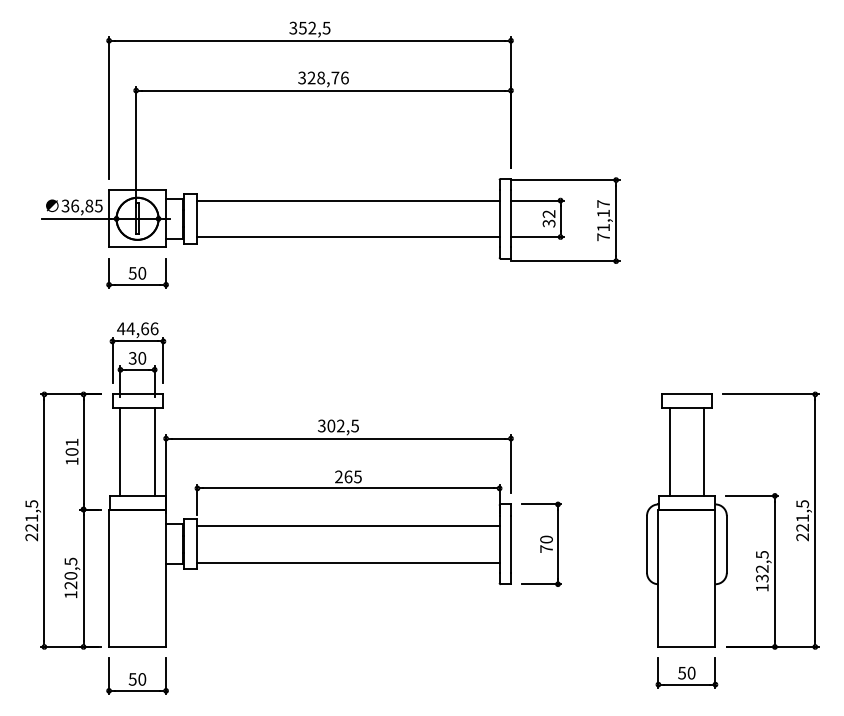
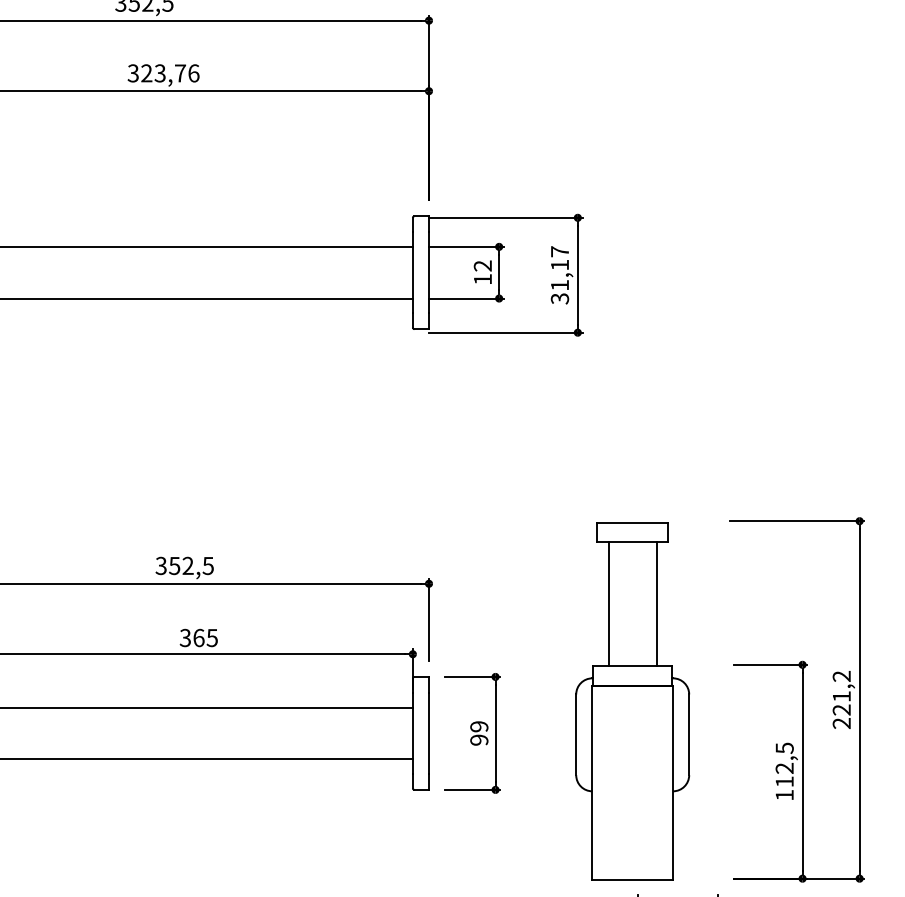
text: (321, 77) -> (160, 72), 328,76 -> 323,76
text: (548, 223) -> (482, 279), 32 -> 12
text: (603, 237) -> (559, 299), 71,17 -> 31,17
text: (331, 425) -> (174, 565), 302,5 -> 352,5
text: (338, 477) -> (184, 638), 265 -> 365
text: (802, 504) -> (841, 677), 221,5 -> 221,2
part: (686, 520) -> (632, 701), moved
text: (546, 543) -> (479, 732), 70 -> 99
text: (761, 578) -> (783, 781), 132,5 -> 112,5

